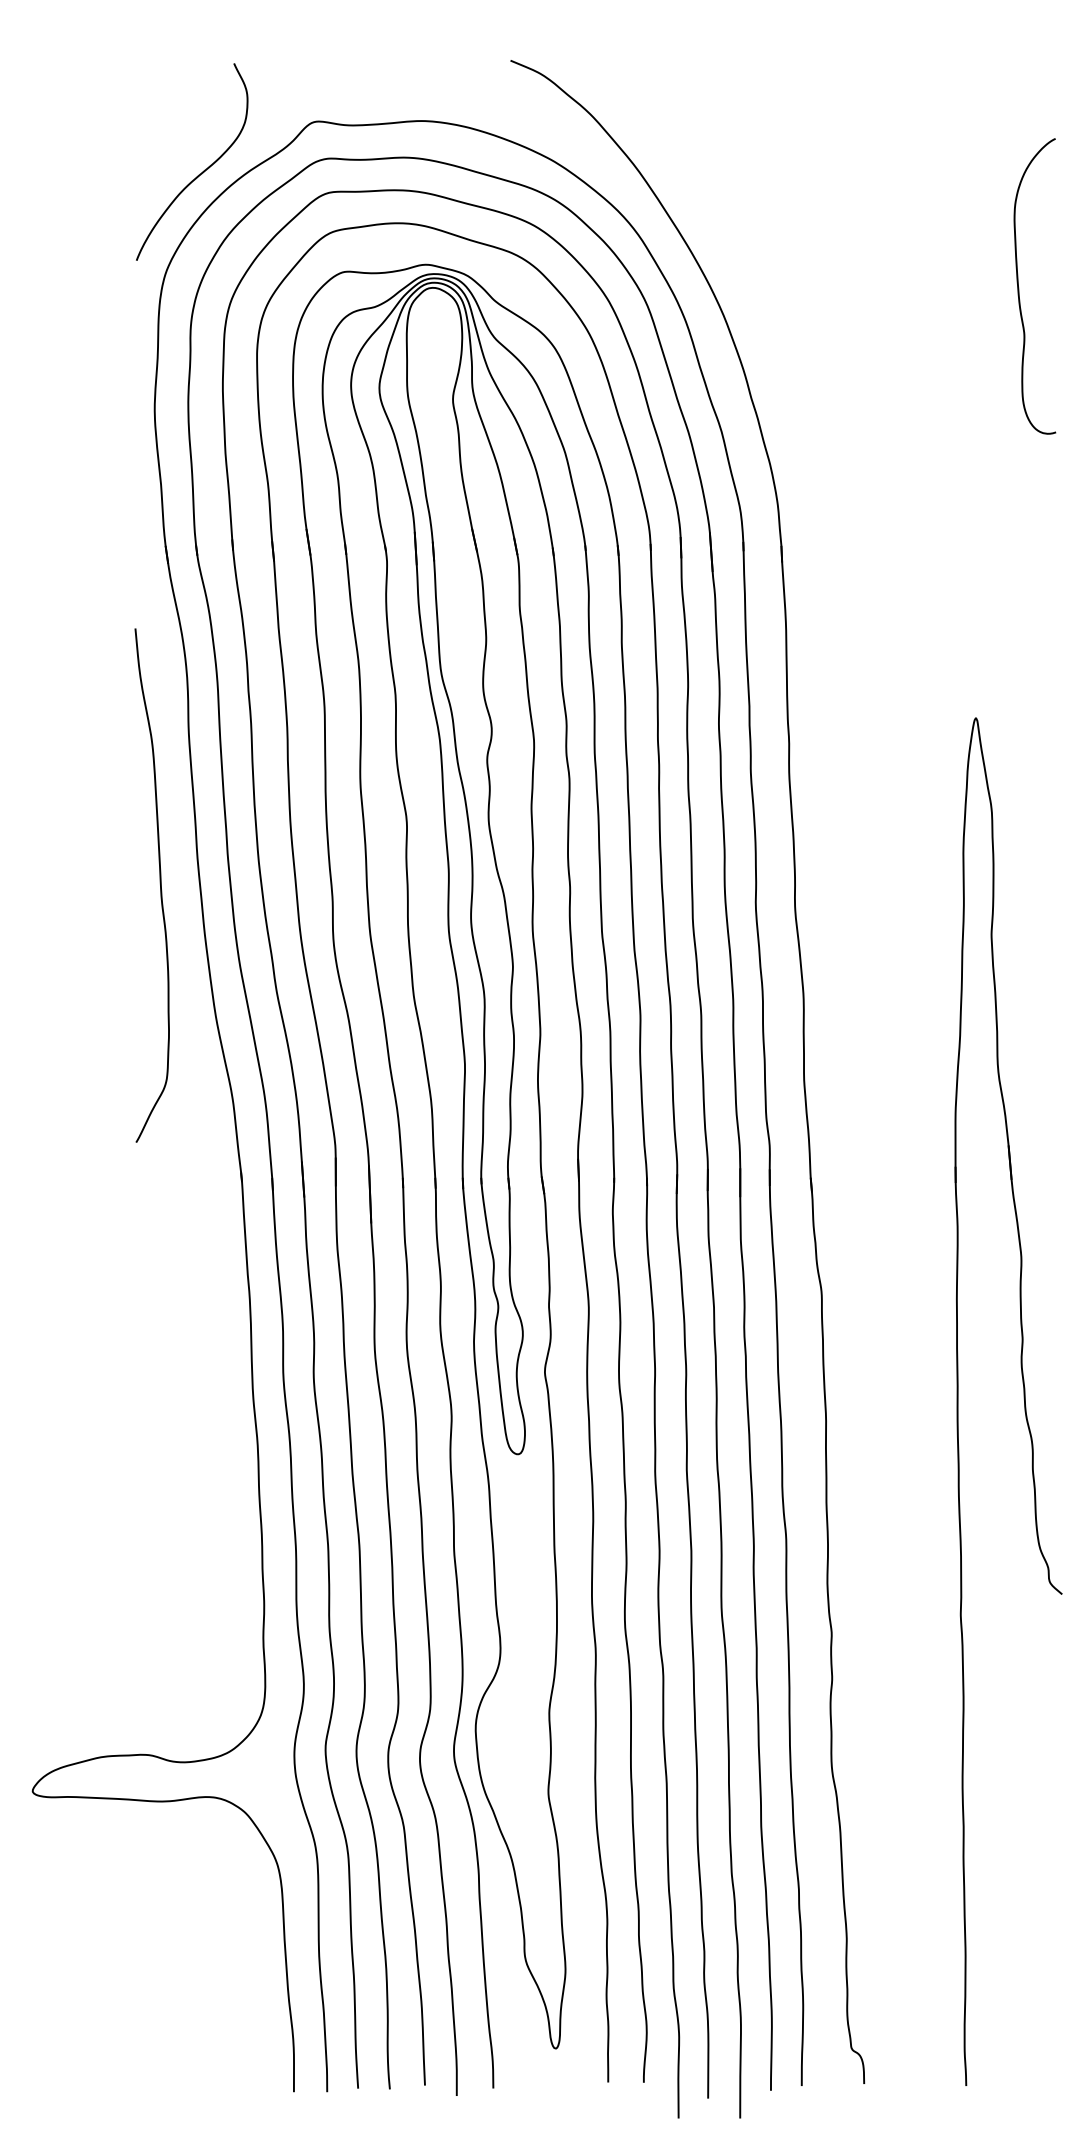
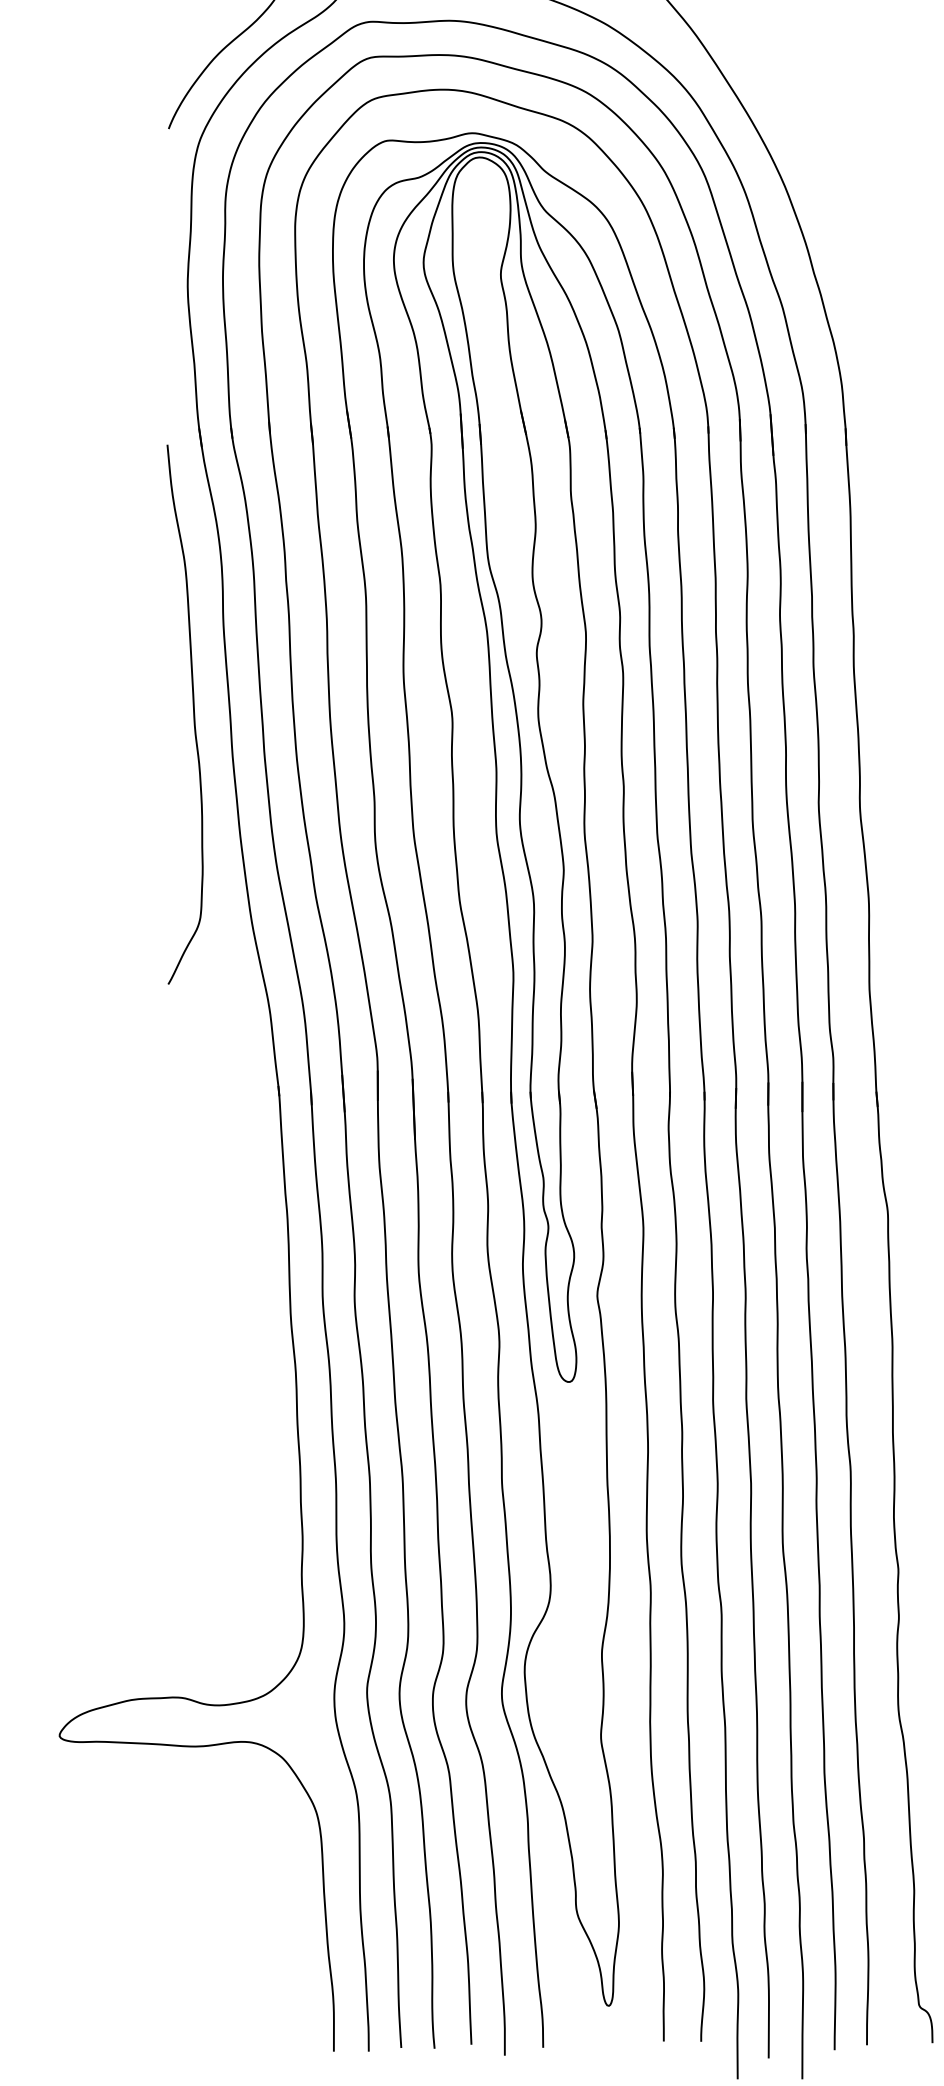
curve: (159, 883) -> (192, 712), moved

